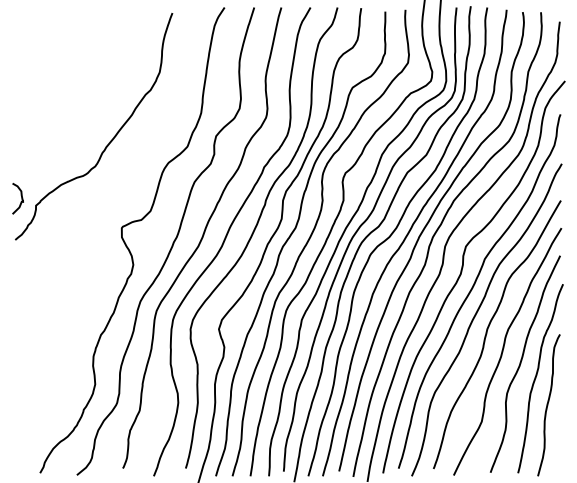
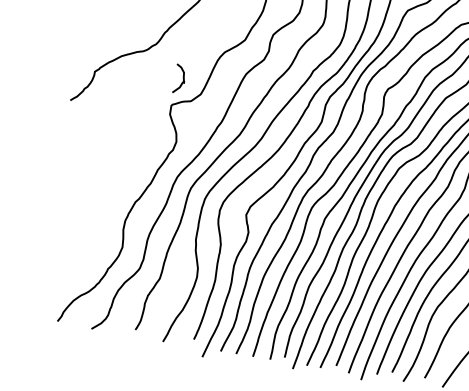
curve: (21, 198) -> (183, 79), moved

